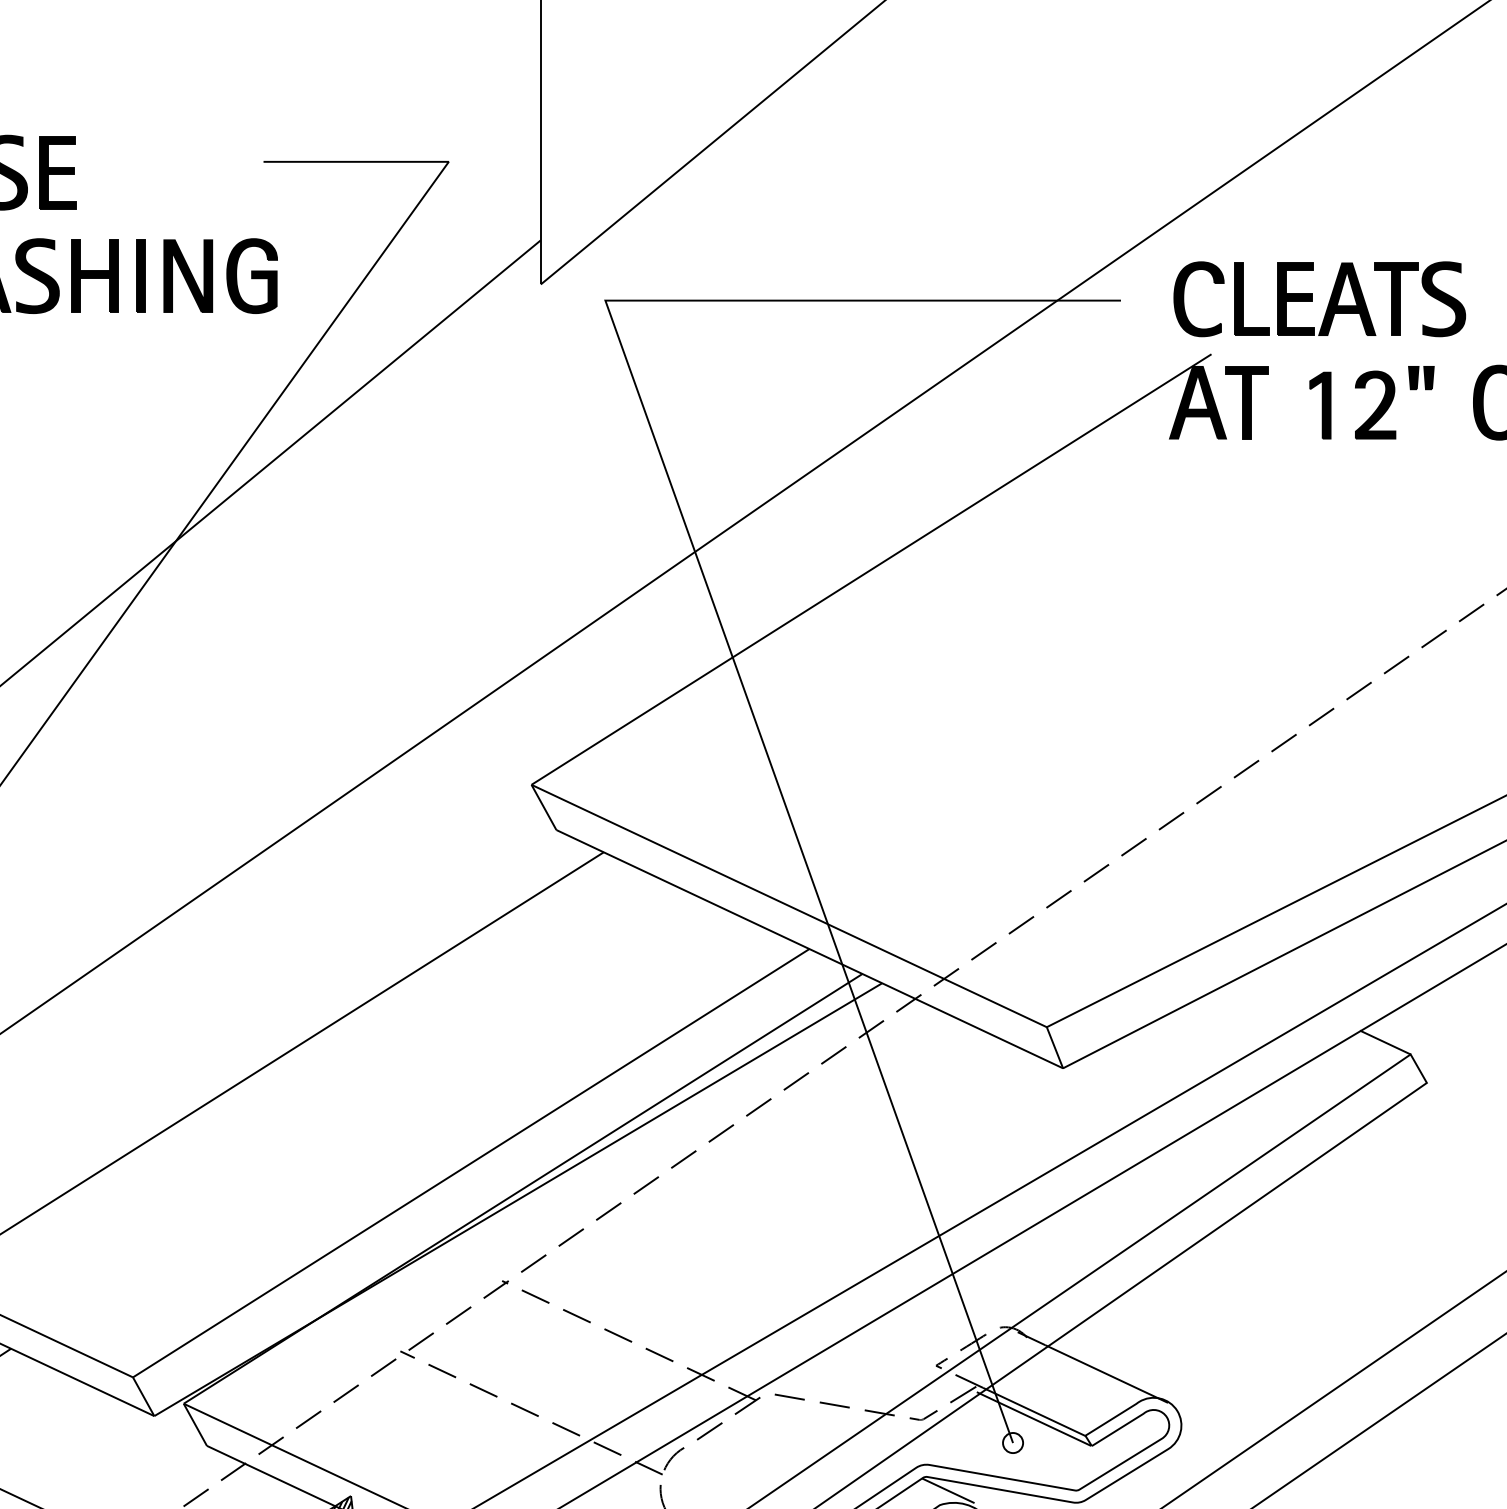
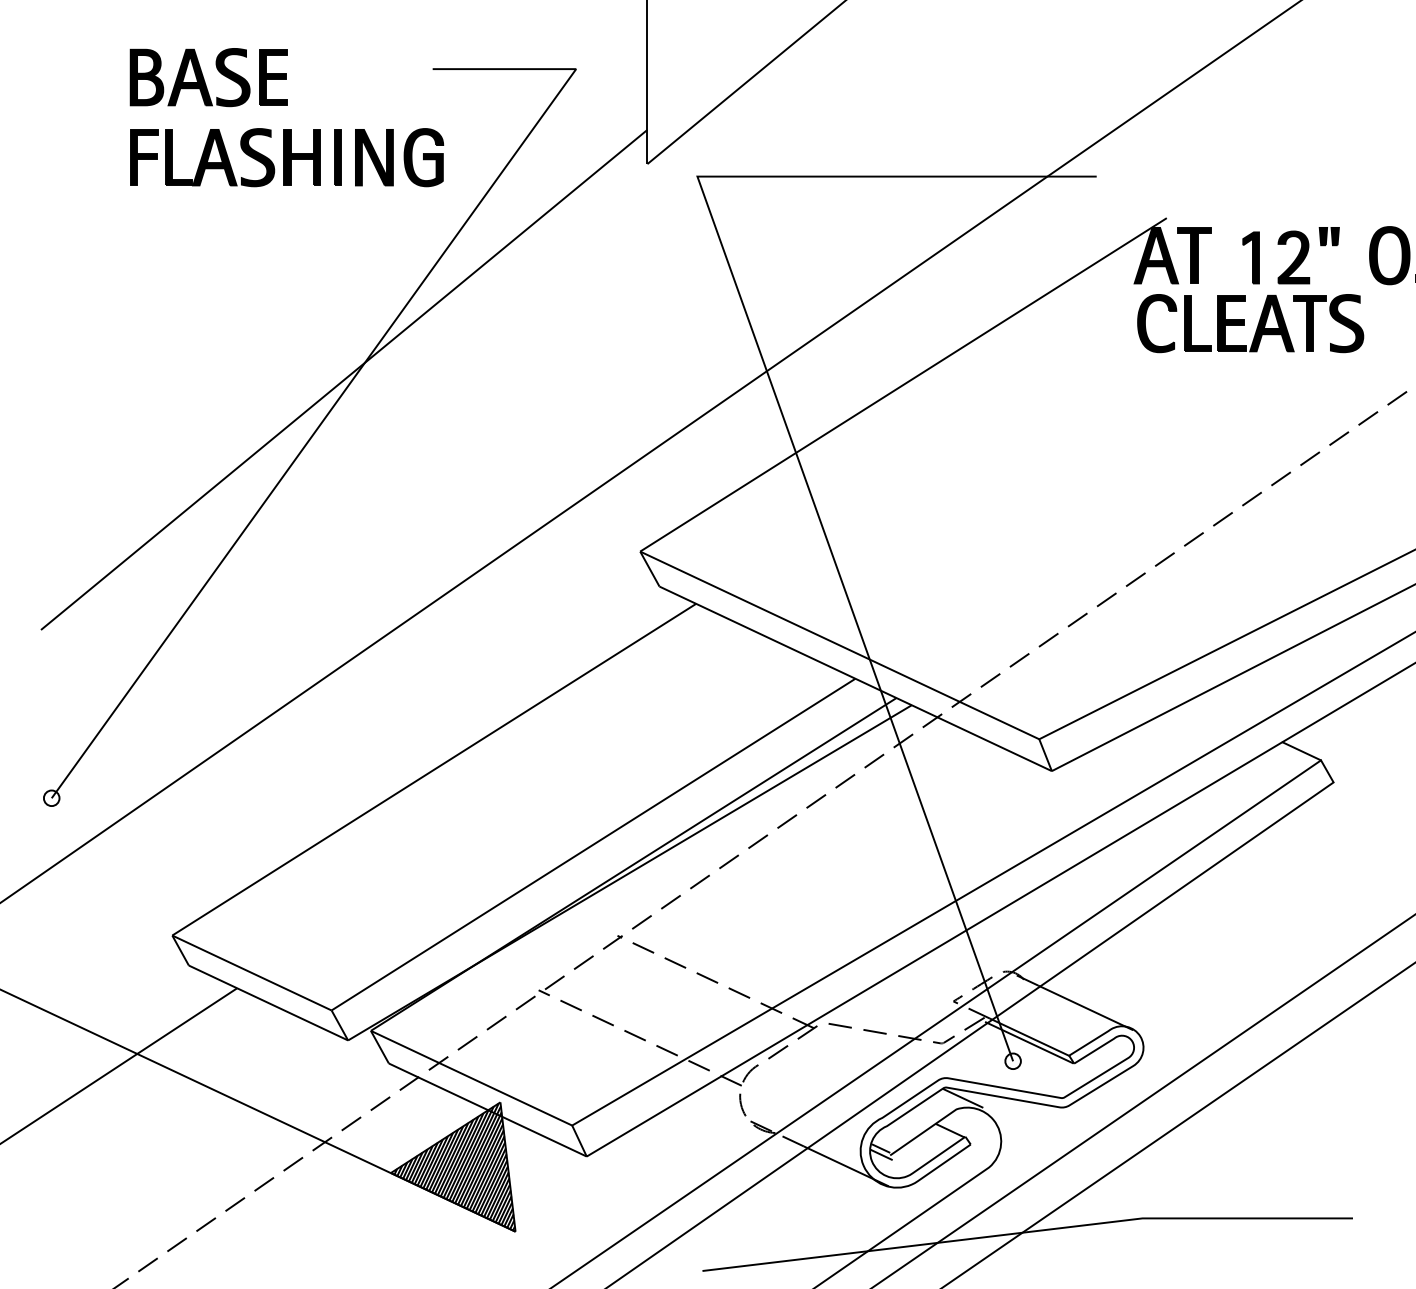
part: (1319, 299) -> (1250, 323), moved

